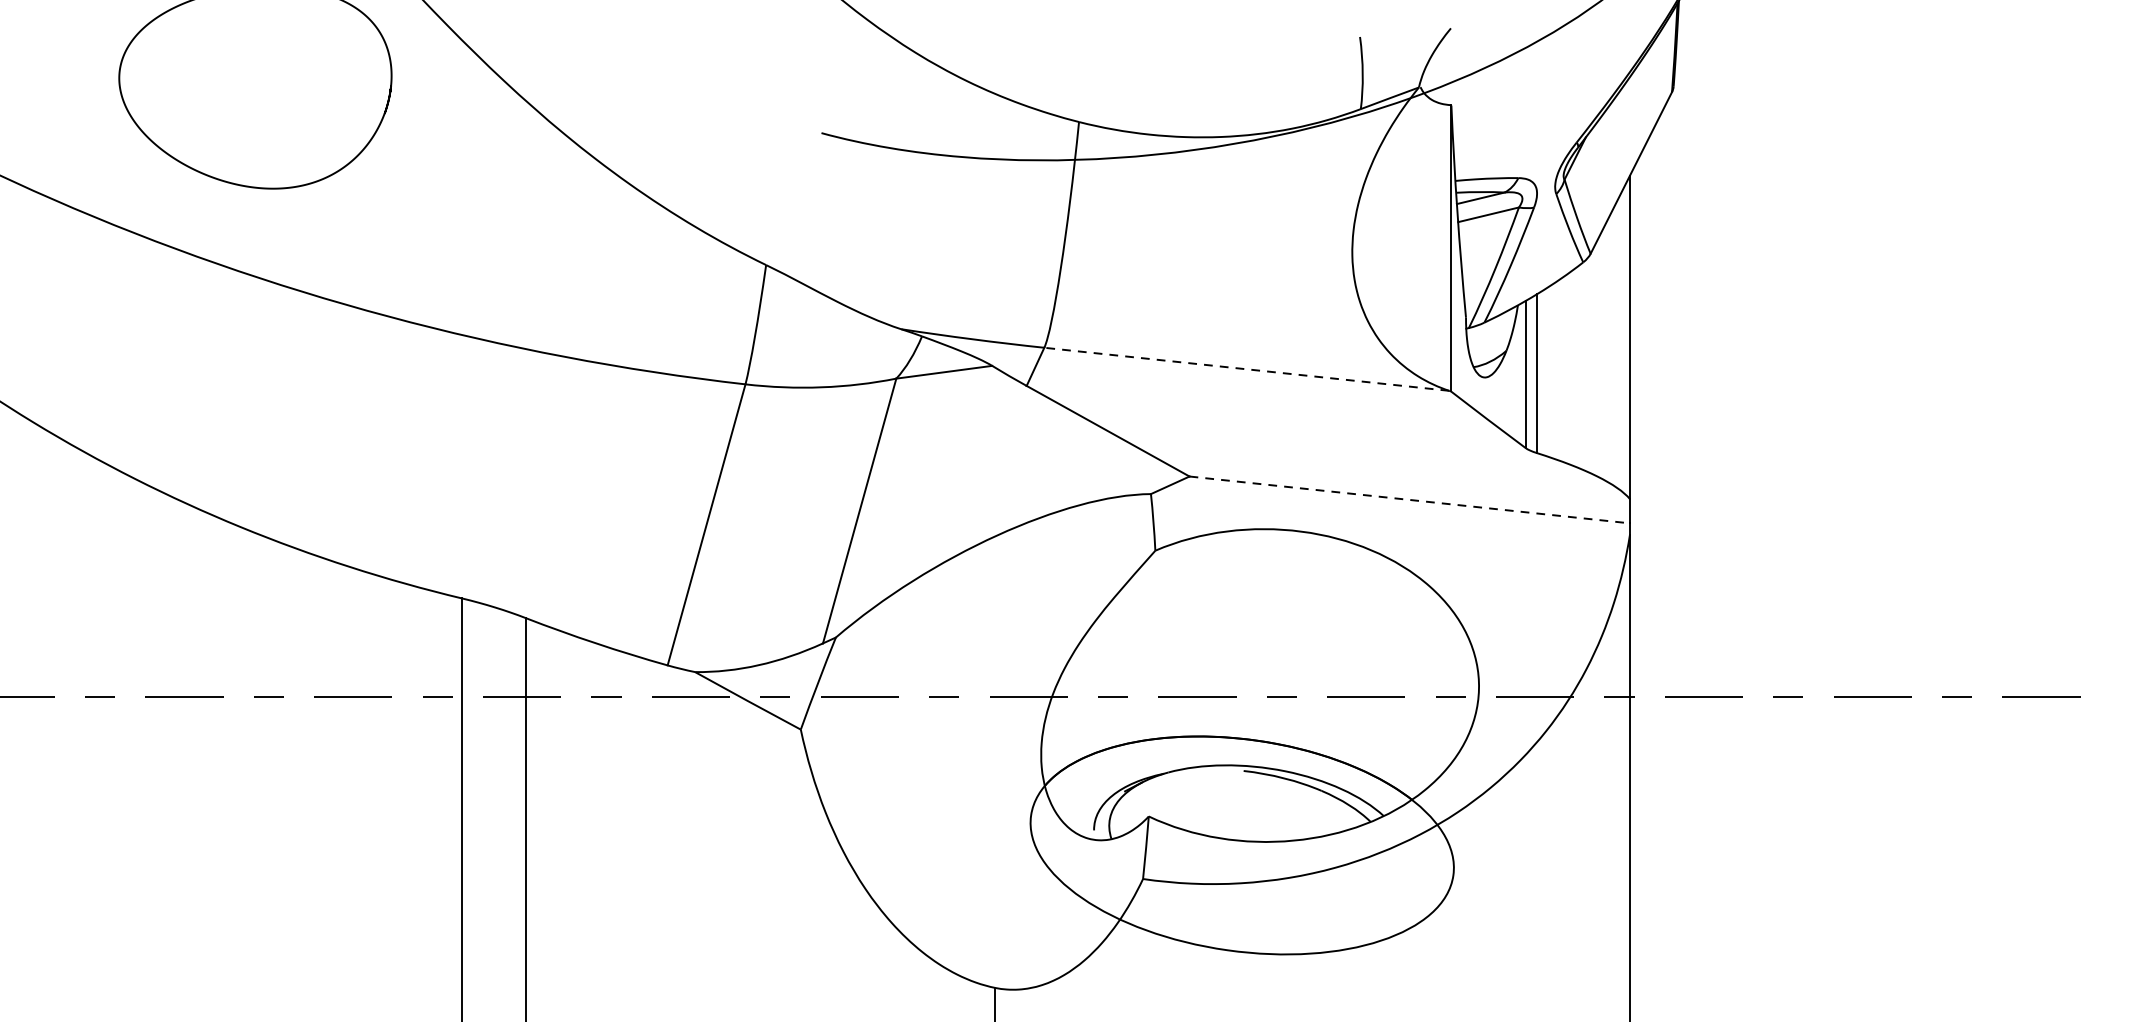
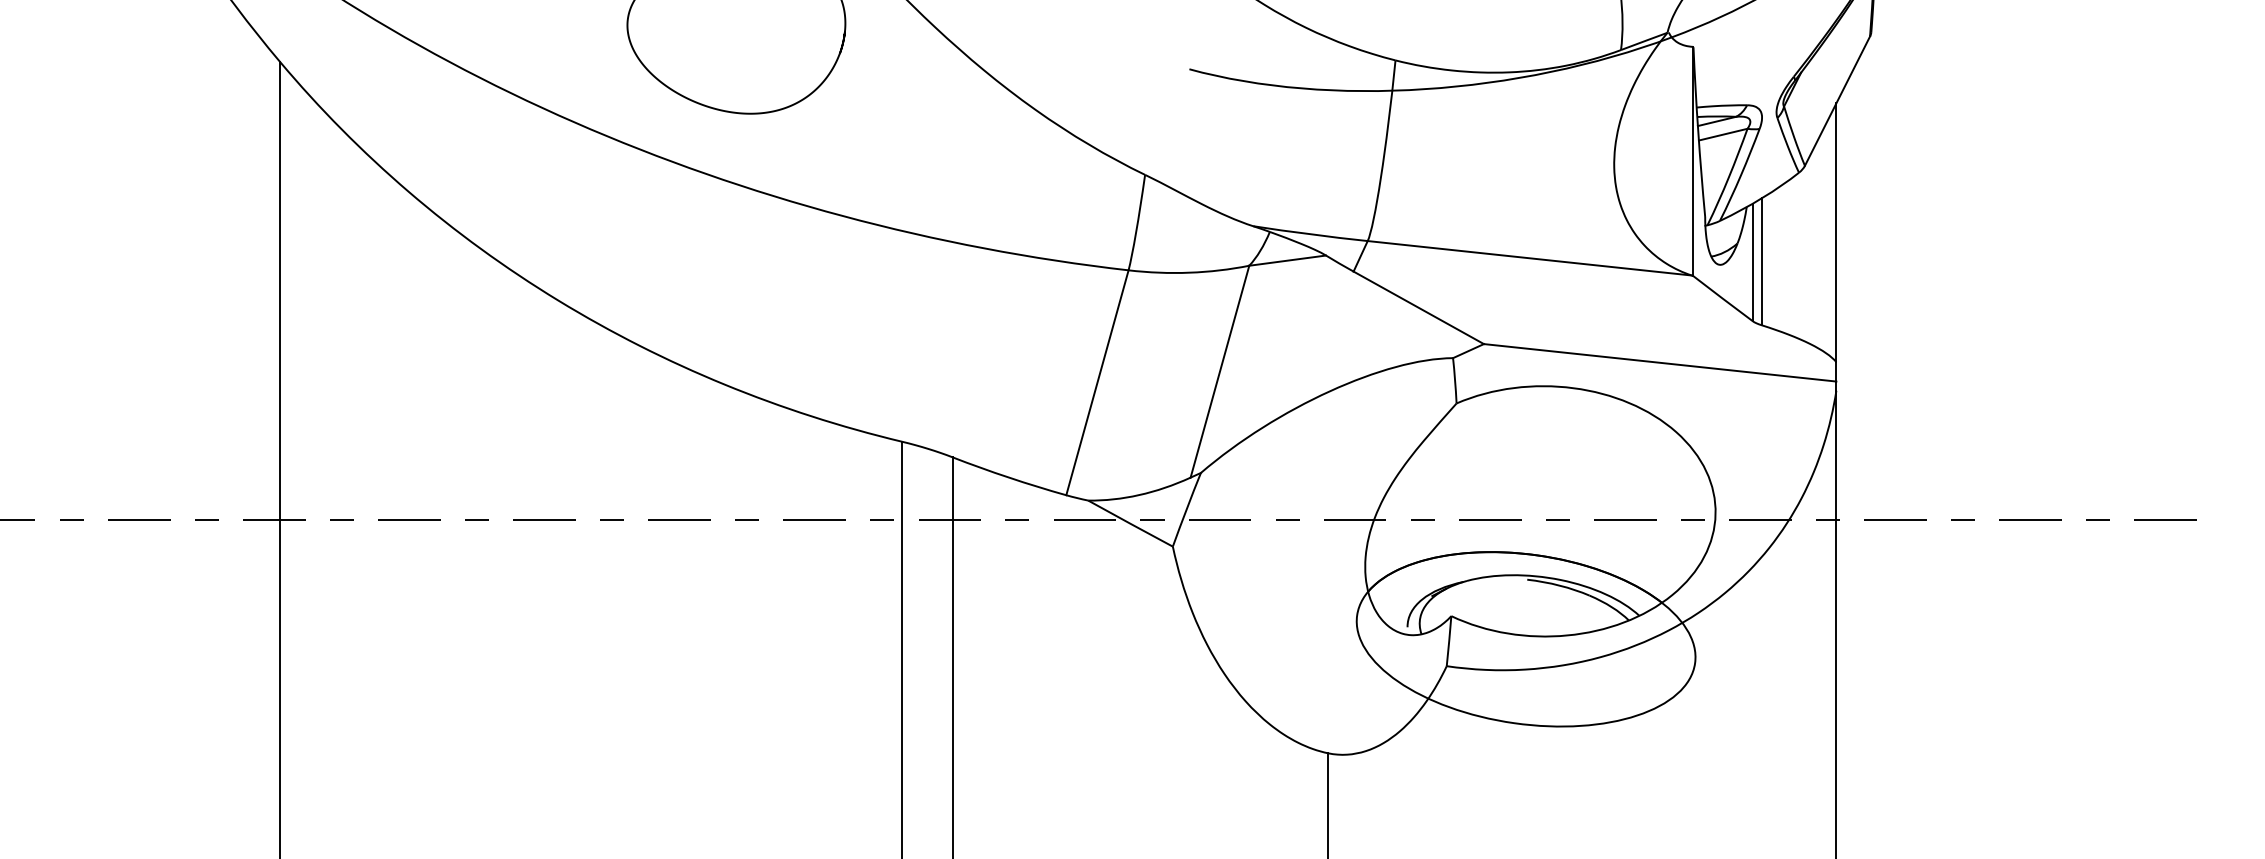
line: (1246, 369) -> (1529, 258), dashed -> solid
line: (1410, 499) -> (1660, 362), dashed -> solid

